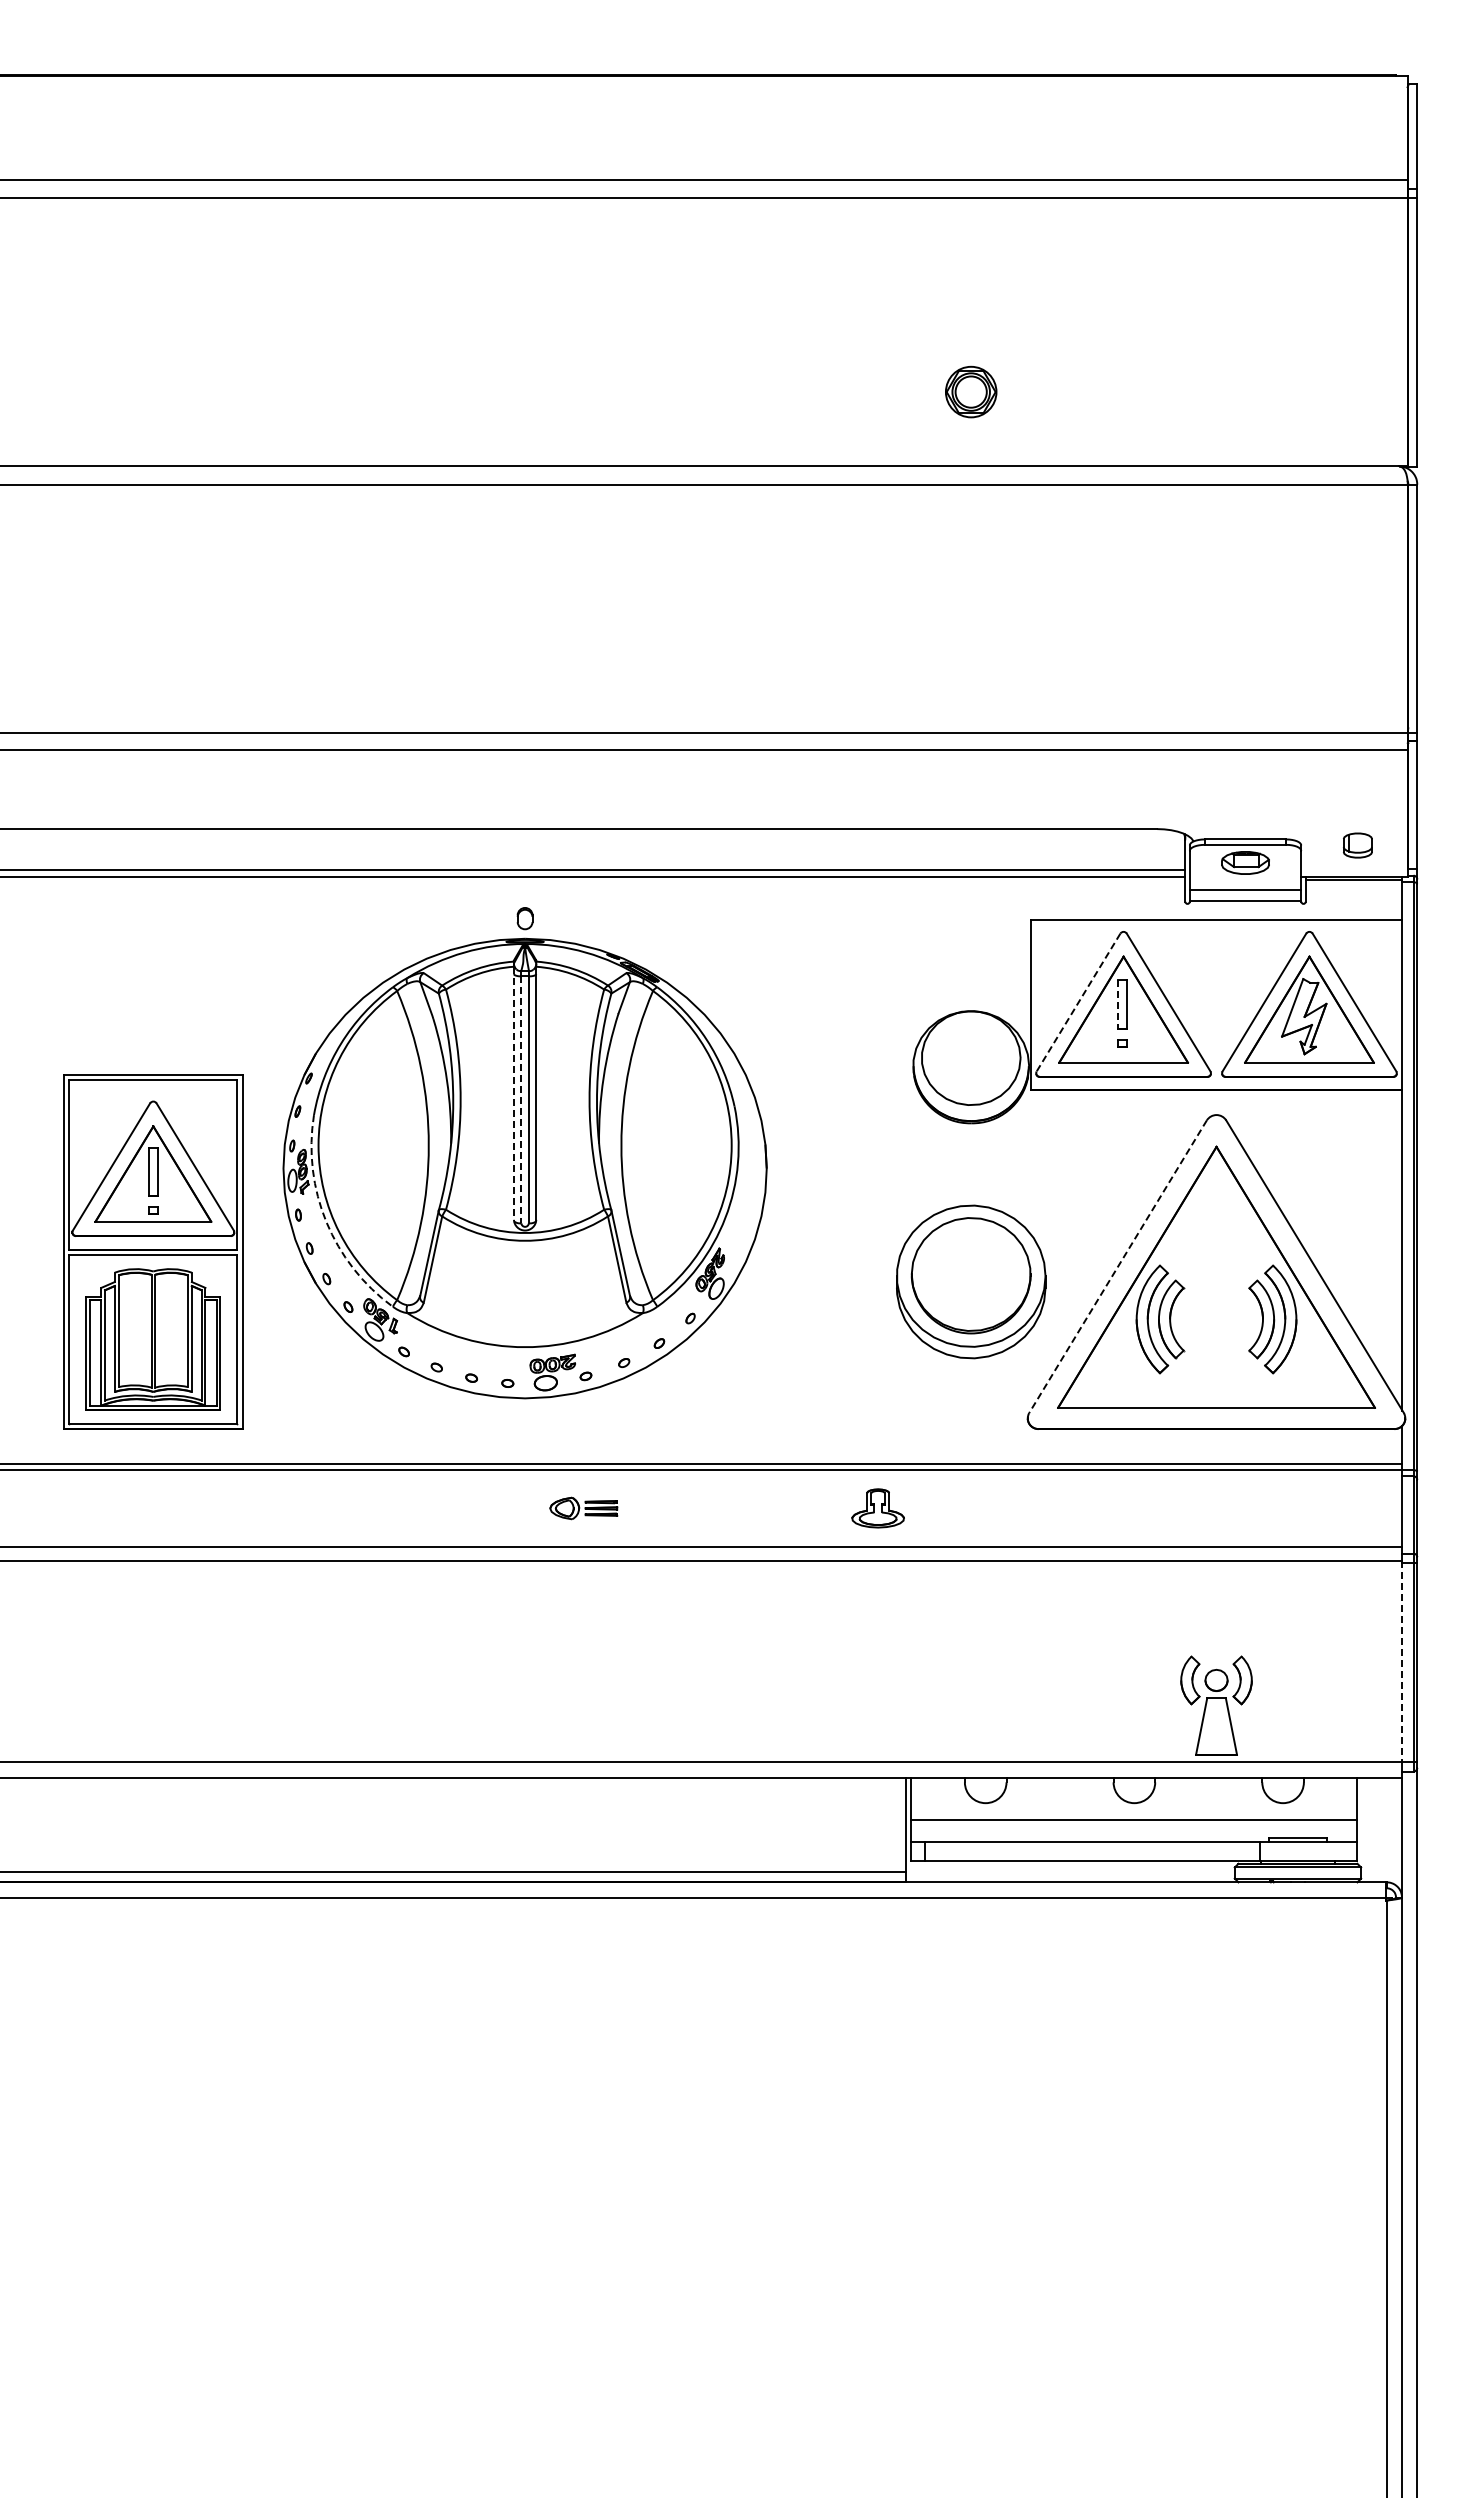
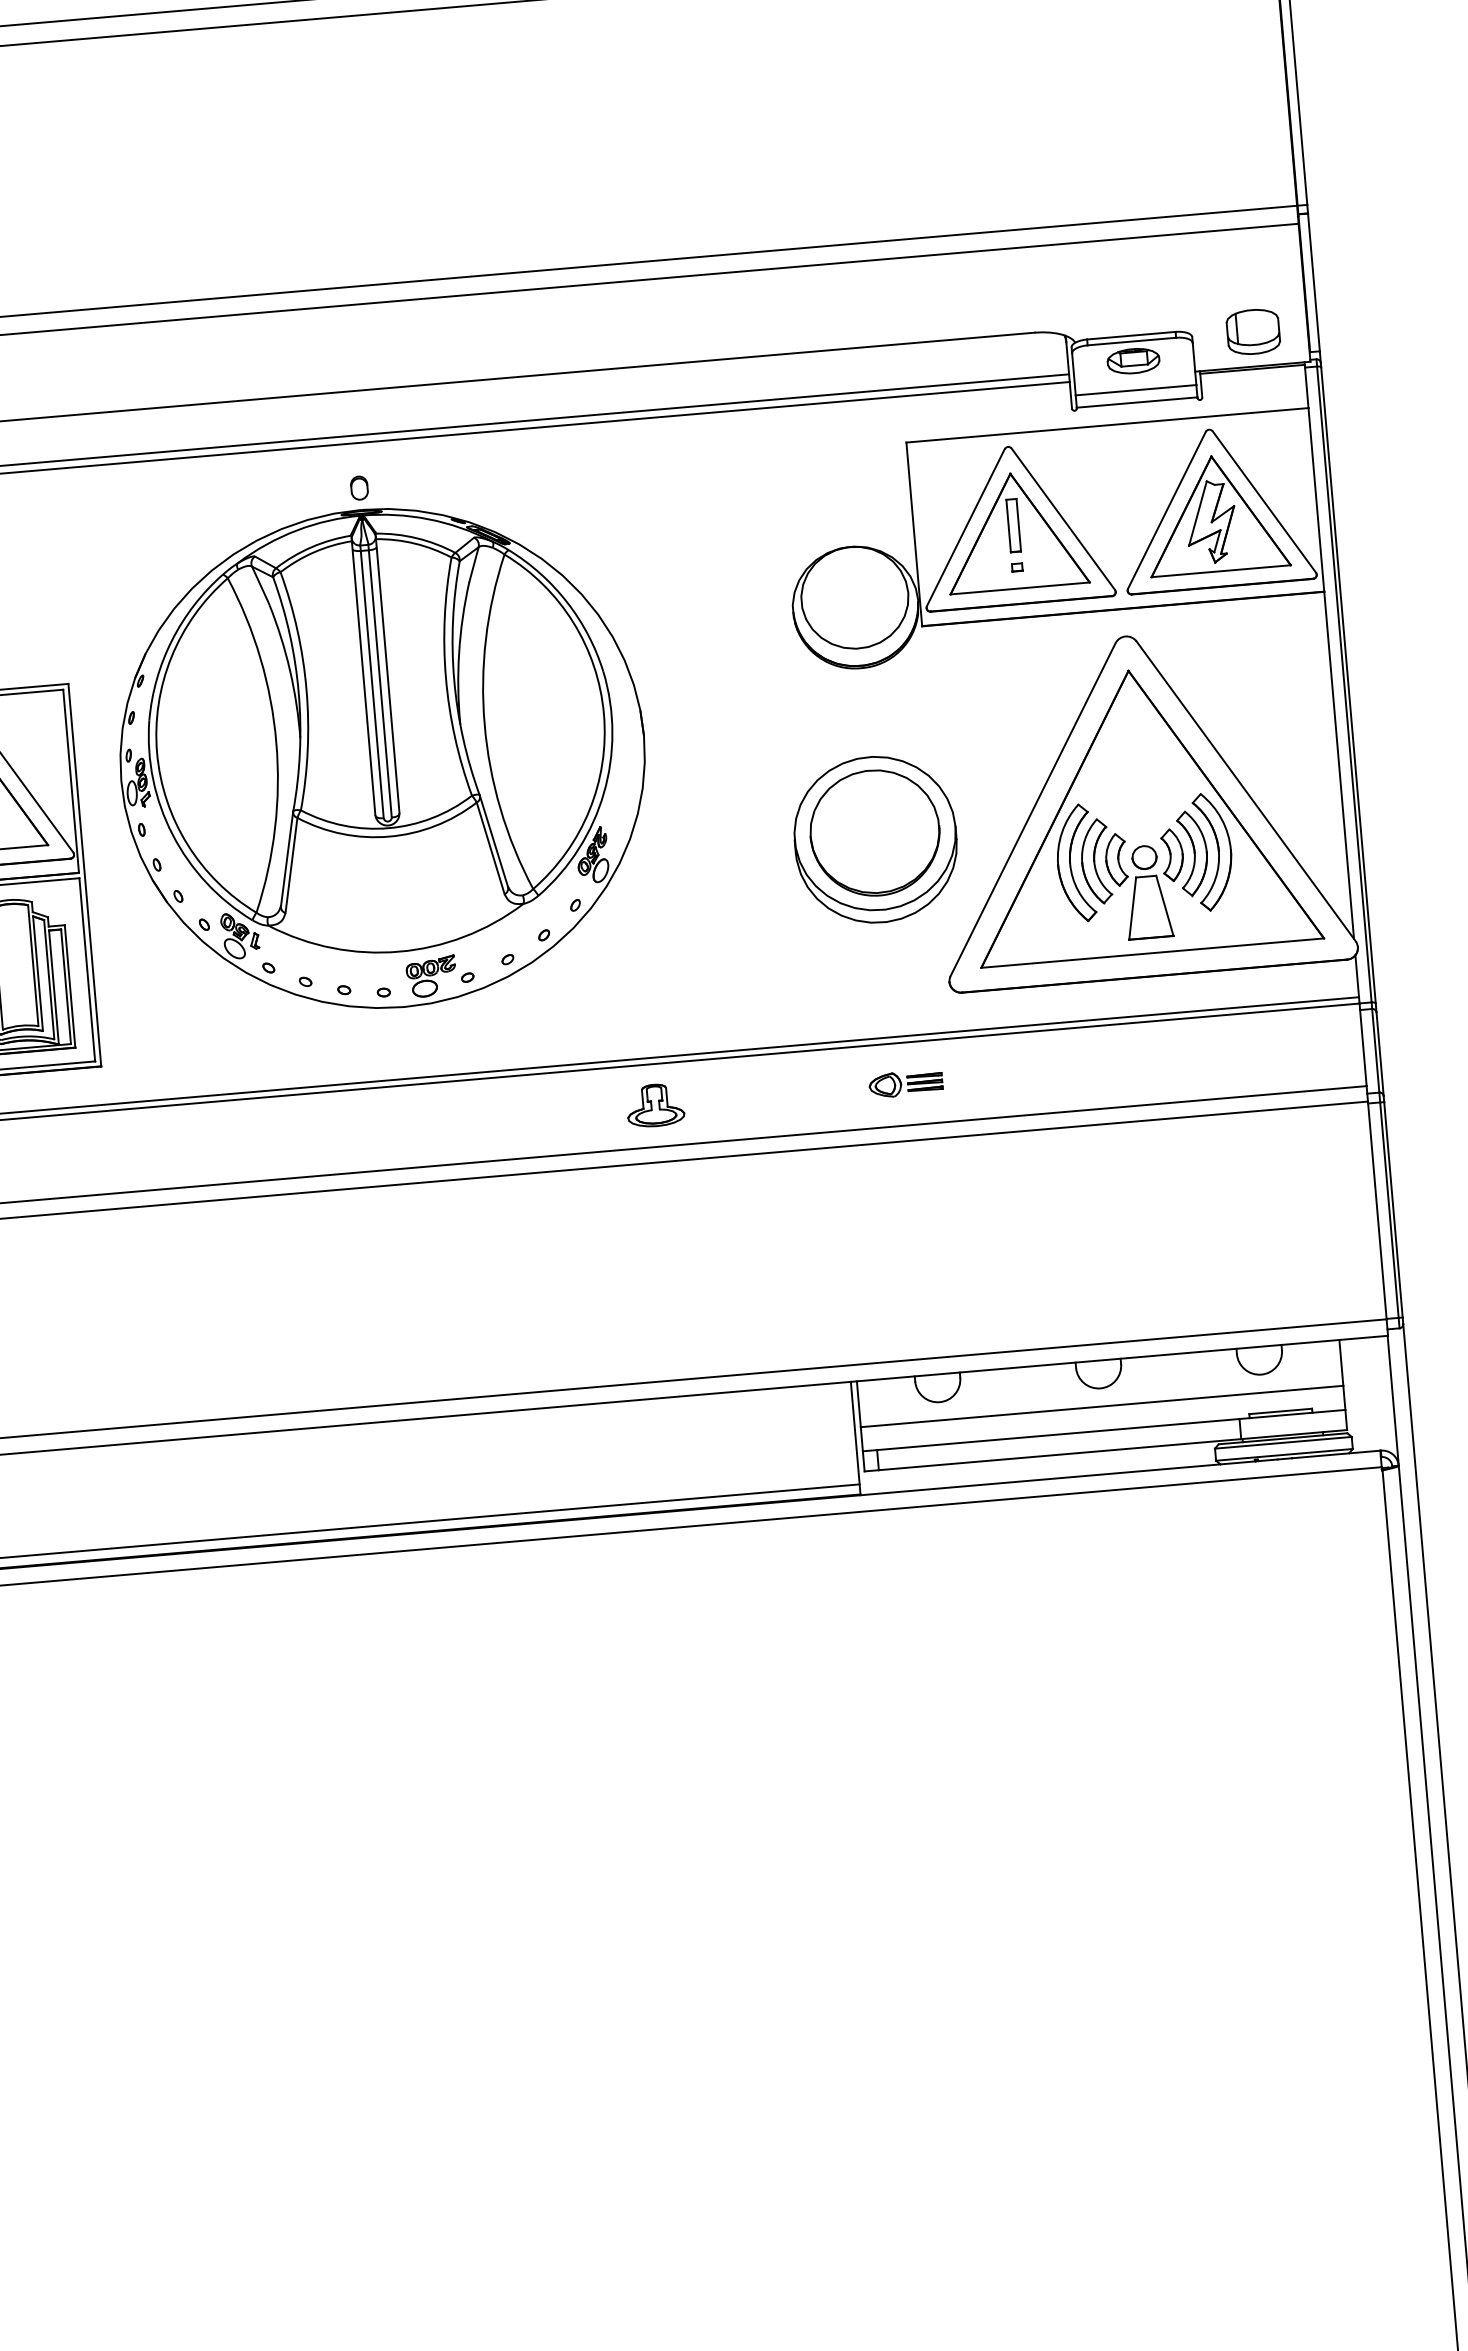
part: (1357, 845) -> (1253, 331), size x1.67
line: (1078, 1002) -> (965, 527), dashed -> solid
line: (1117, 1004) -> (1008, 526), dashed -> solid
line: (513, 1093) -> (363, 678), dashed -> solid
line: (521, 1100) -> (372, 685), dashed -> solid
arc: (326, 1222) -> (172, 835), dashed -> solid
line: (1117, 1267) -> (1032, 810), dashed -> solid
part: (583, 1508) -> (905, 1084), moved
part: (877, 1508) -> (654, 1105), moved
line: (1402, 1661) -> (1377, 1210), dashed -> solid
part: (1216, 1705) -> (1146, 884), moved

